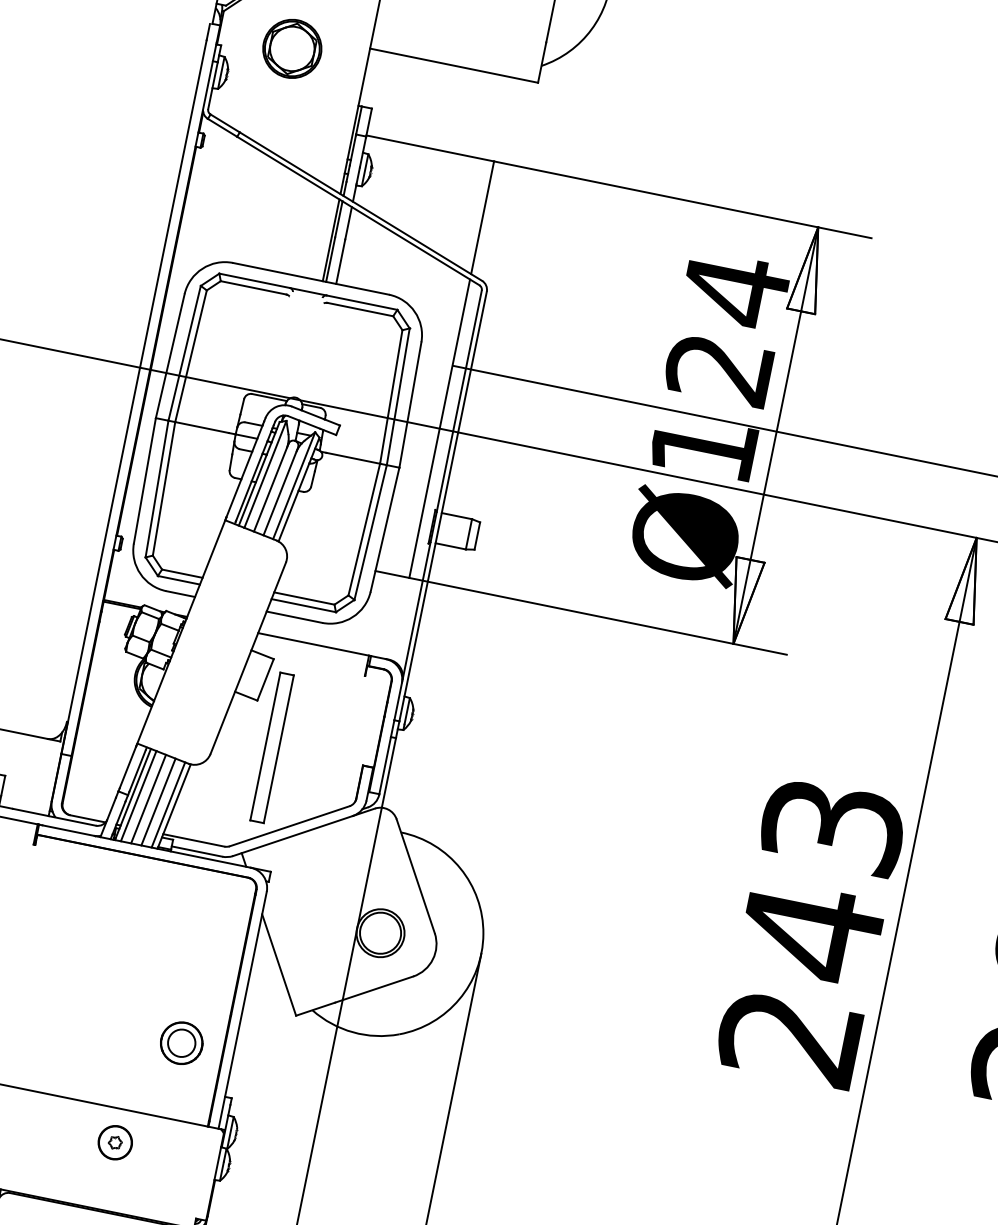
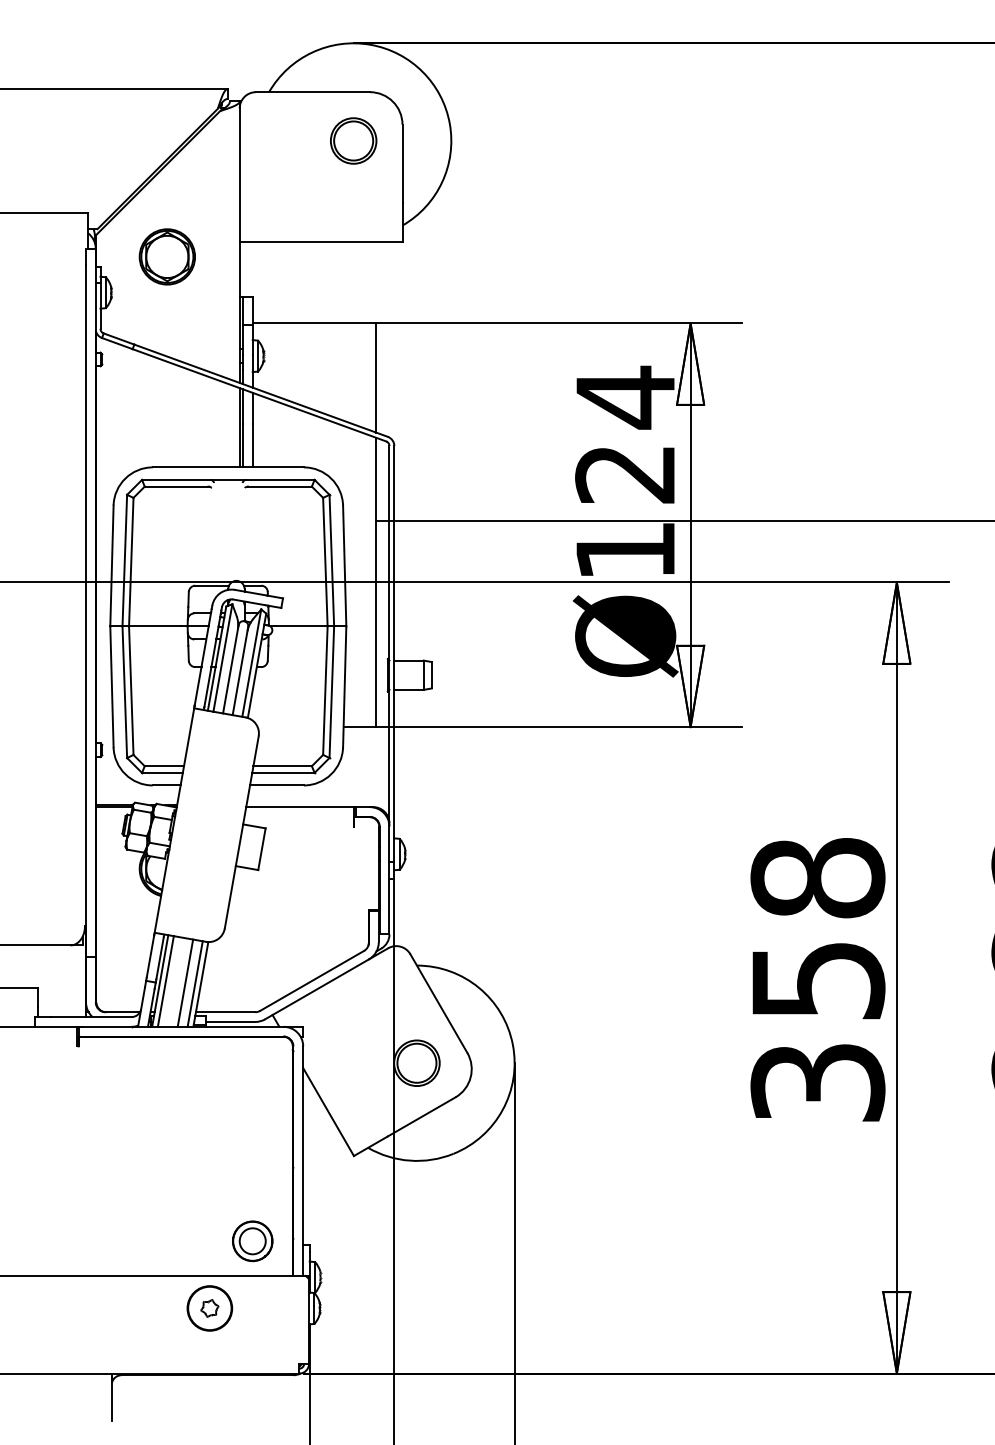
part: (271, 748) -> (280, 911), removed
line: (148, 798) -> (175, 981), removed
text: (811, 930) -> (817, 979), 243 -> 358
part: (181, 1043) -> (252, 1241), moved
part: (115, 1142) -> (209, 1308), size x1.4

